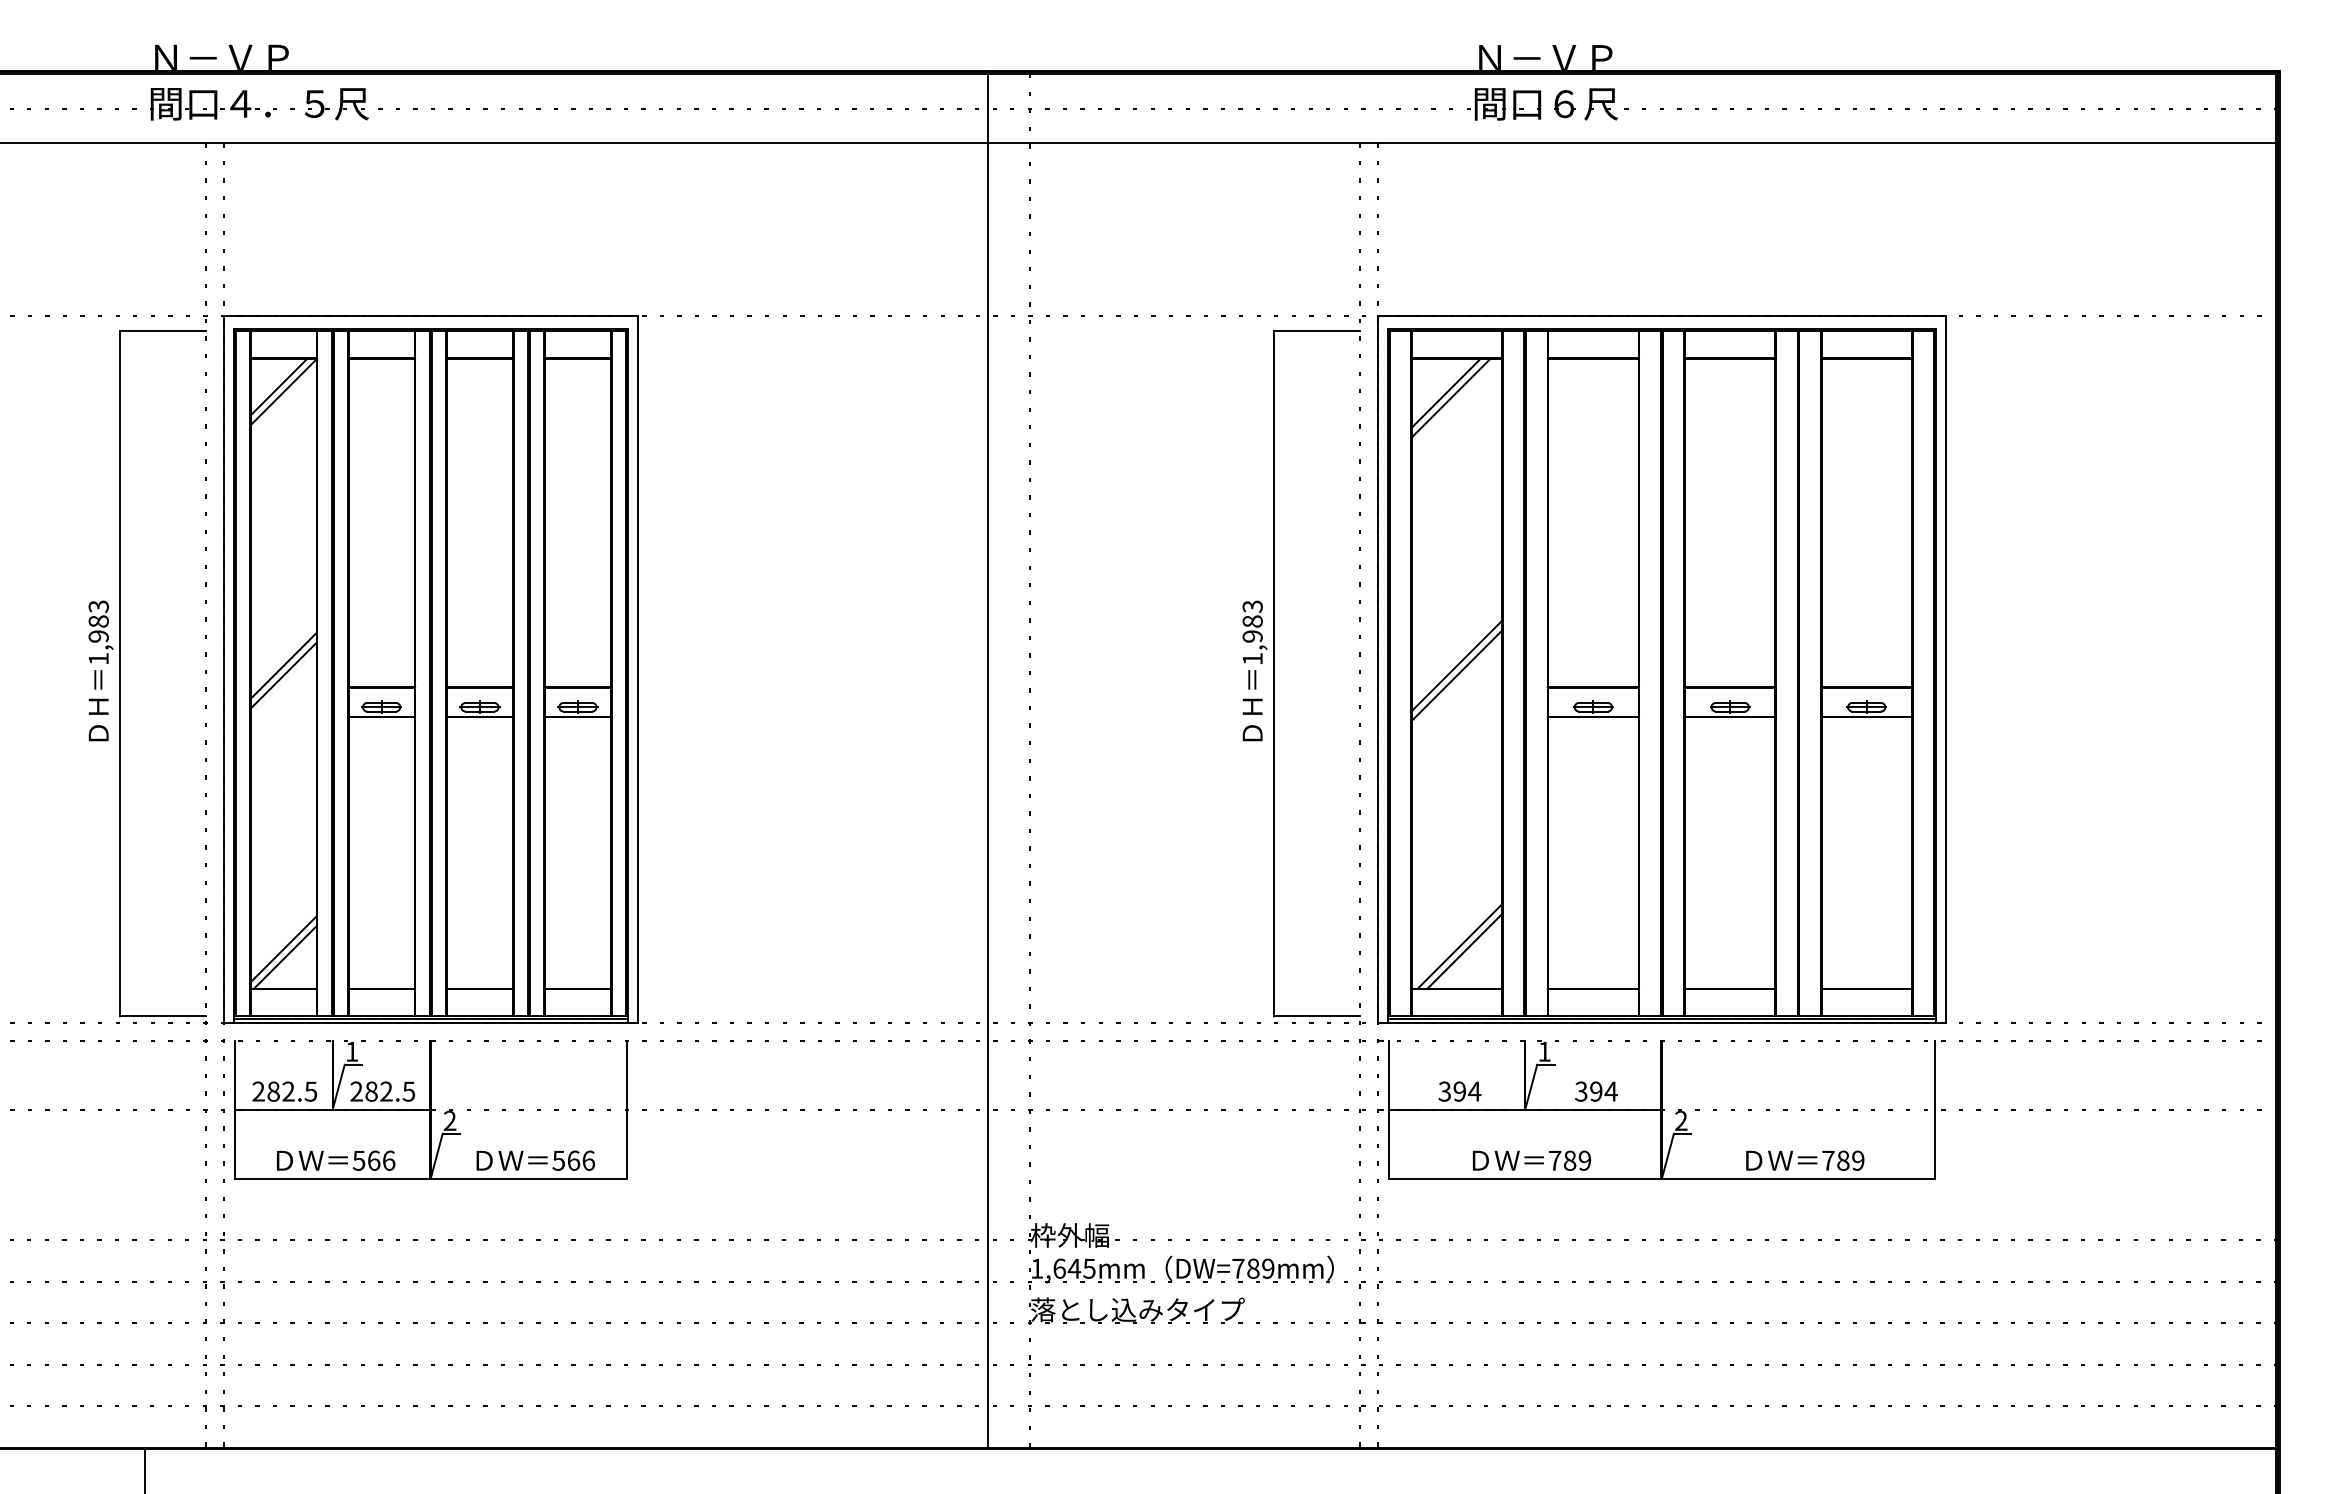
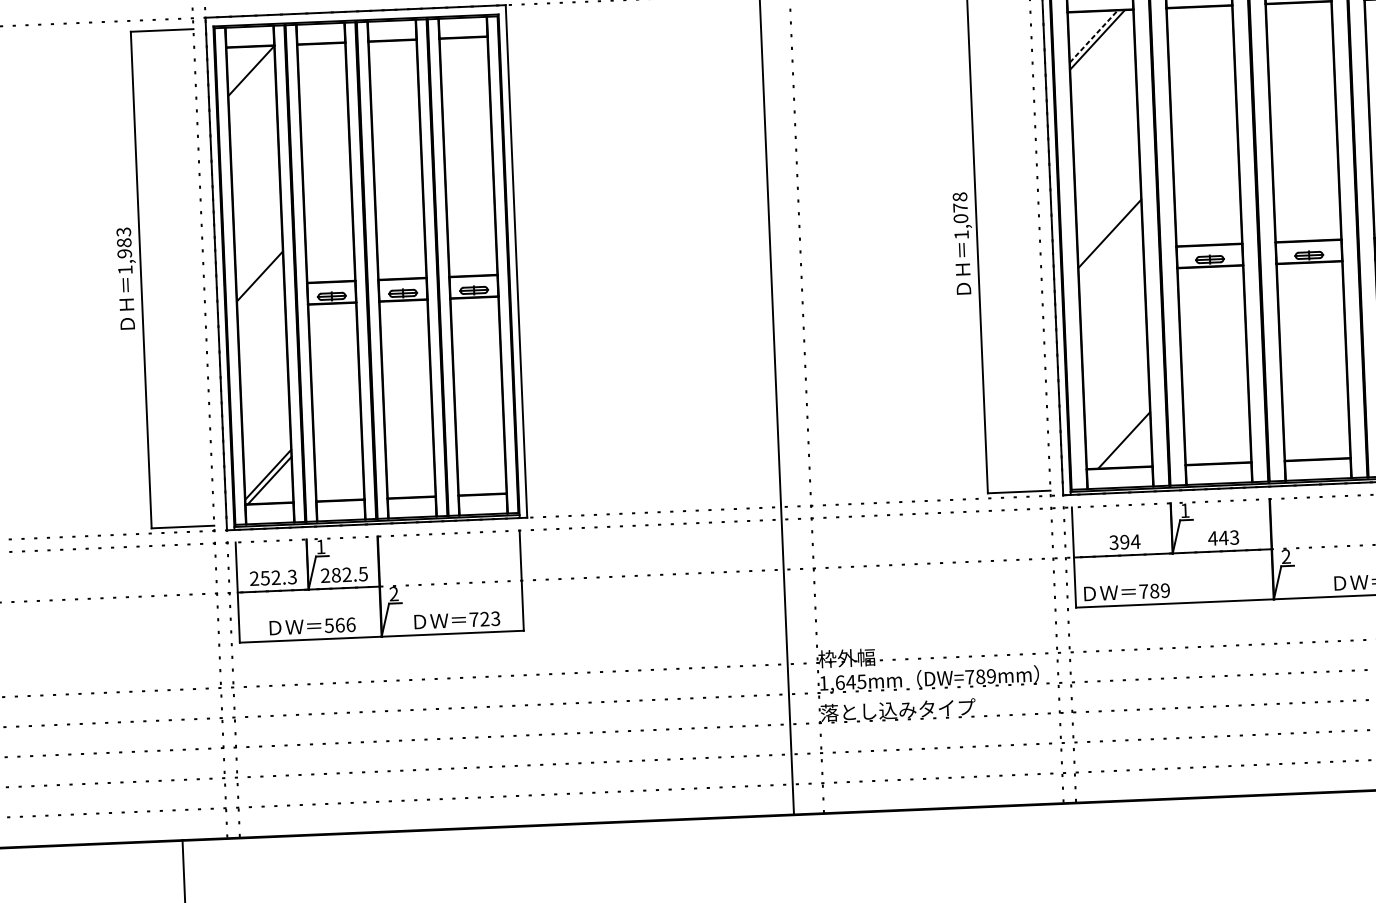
line: (278, 386) -> (247, 67), removed
line: (1446, 393) -> (1094, 36), solid -> dashed
text: (1252, 621) -> (960, 207), 1,983 -> 1,078
line: (283, 665) -> (259, 269), removed
line: (1456, 675) -> (1109, 240), removed
line: (1459, 946) -> (1120, 437), removed
text: (292, 1091) -> (278, 577), 282.5 -> 252.3
text: (1595, 1091) -> (1223, 537), 394 -> 443
text: (573, 1160) -> (484, 619), 566 -> 723
text: (1531, 1160) -> (1126, 592), moved

